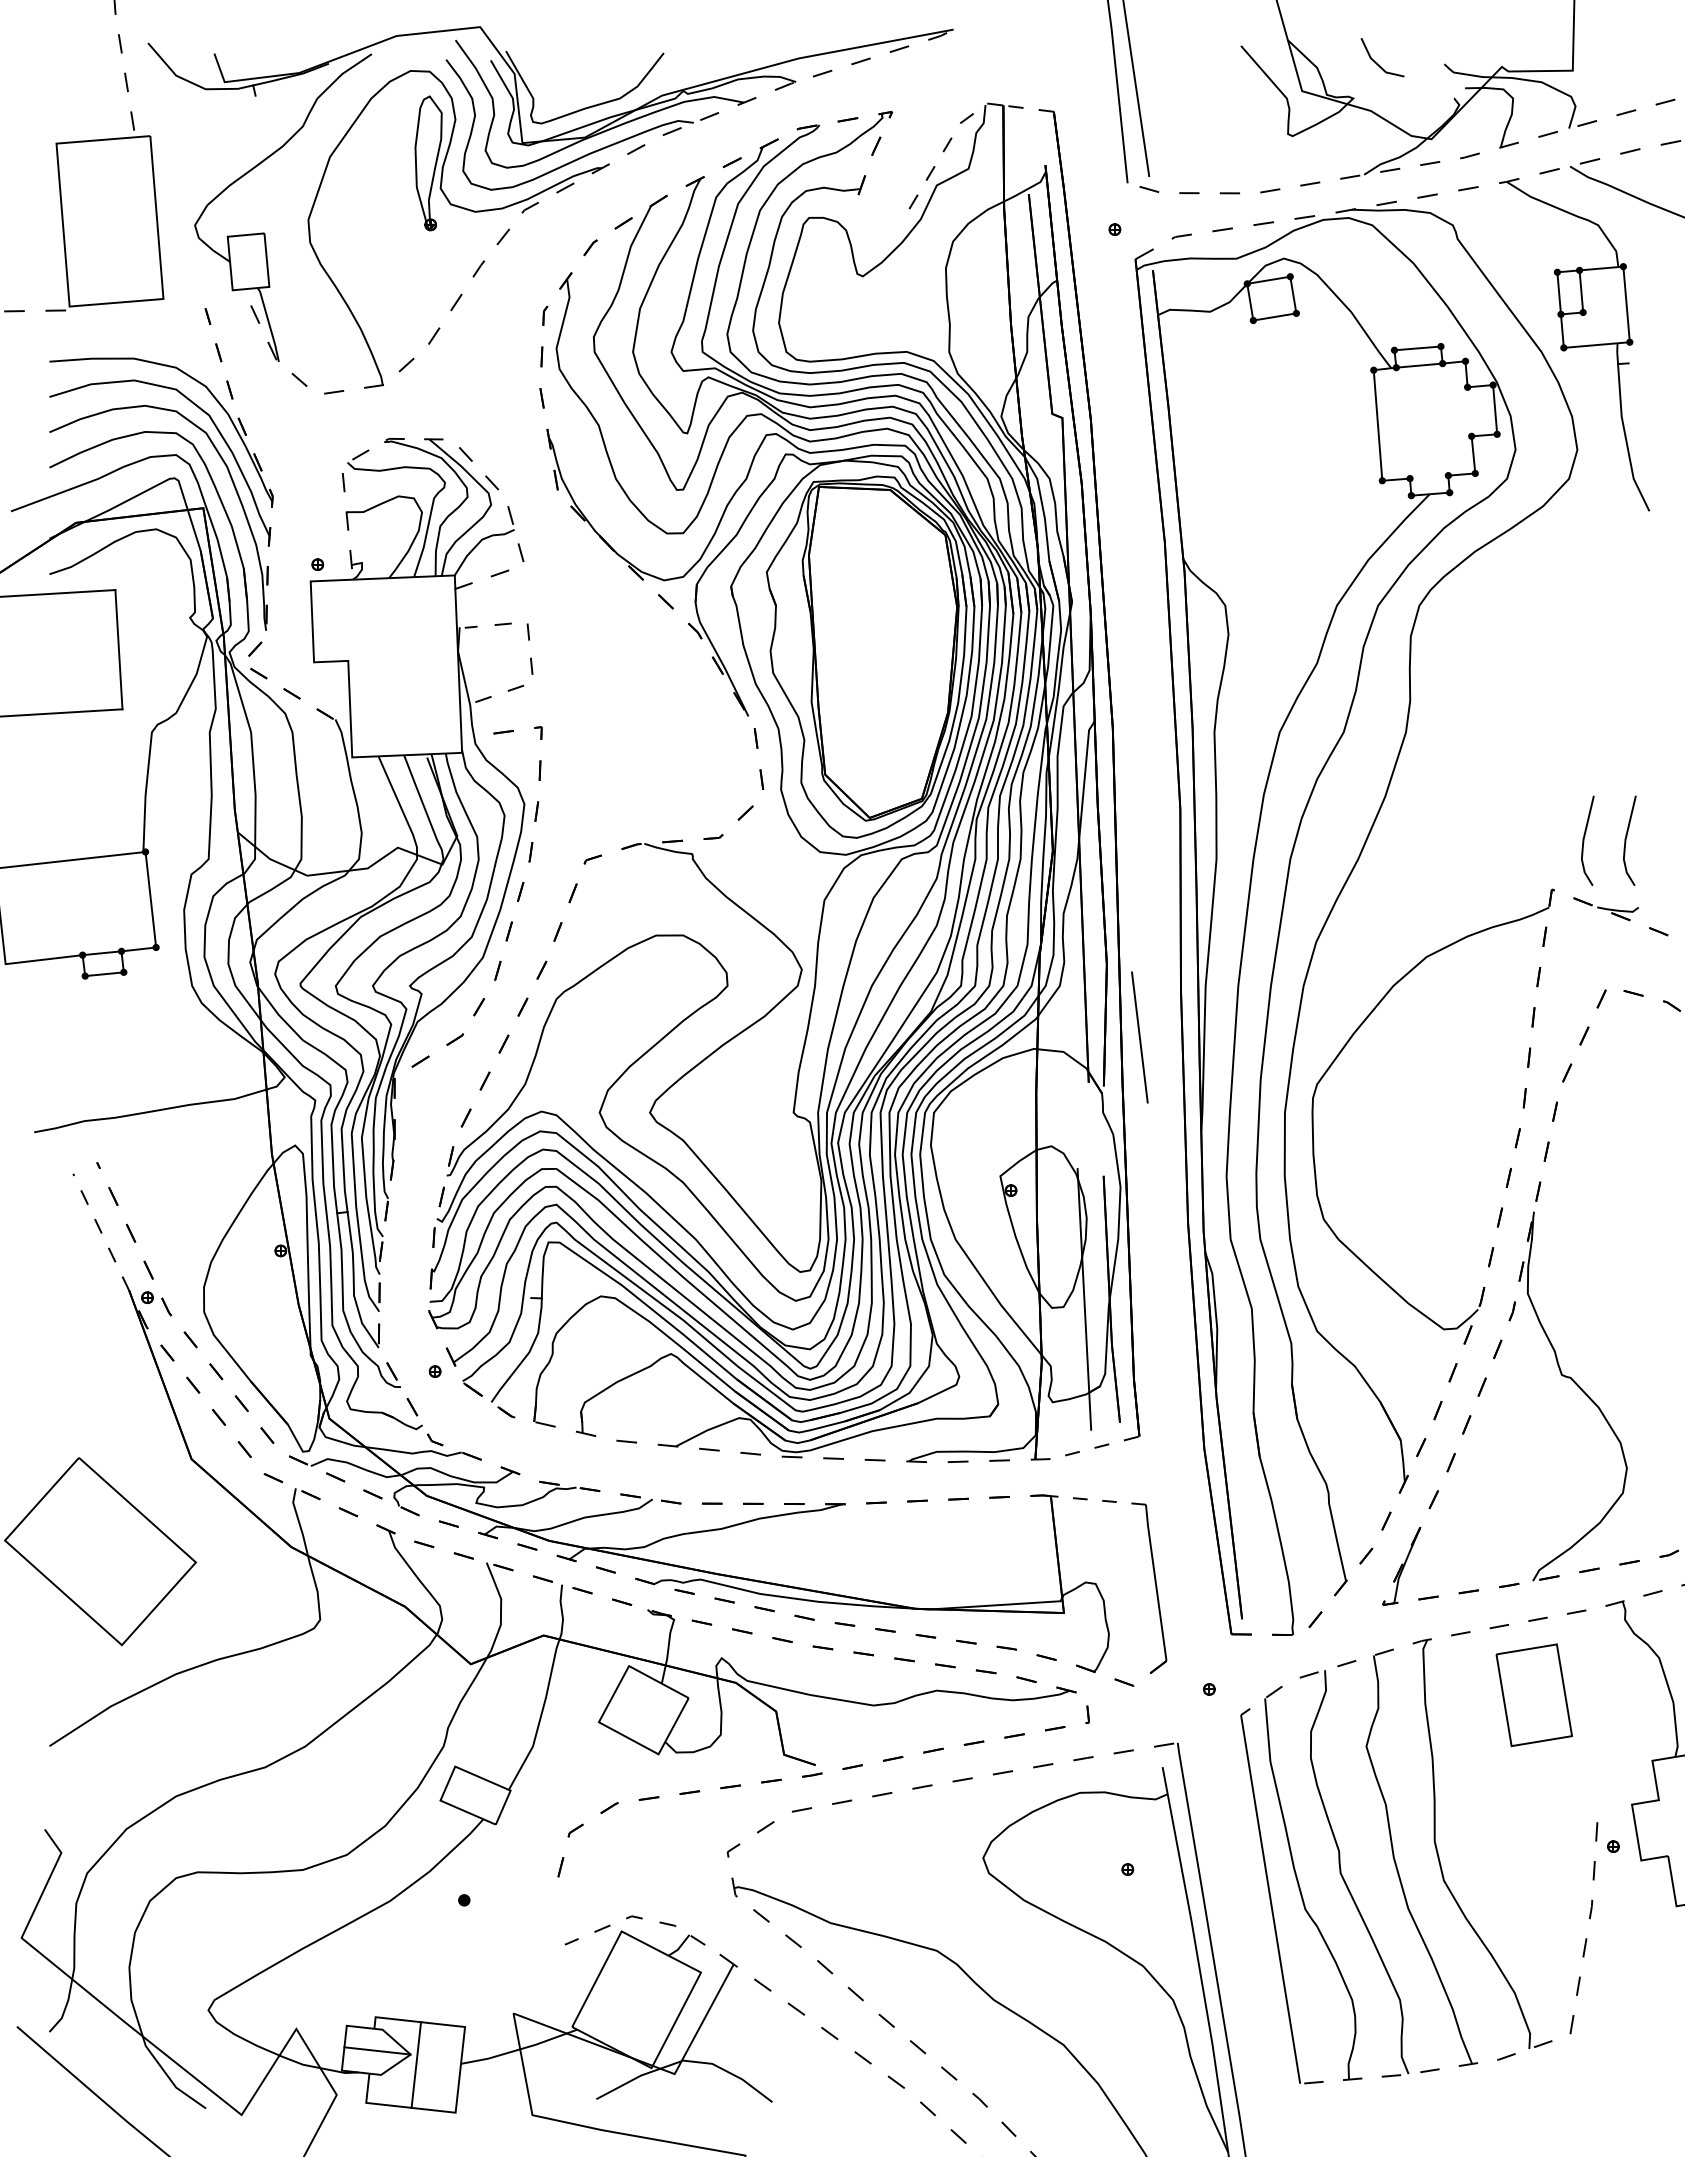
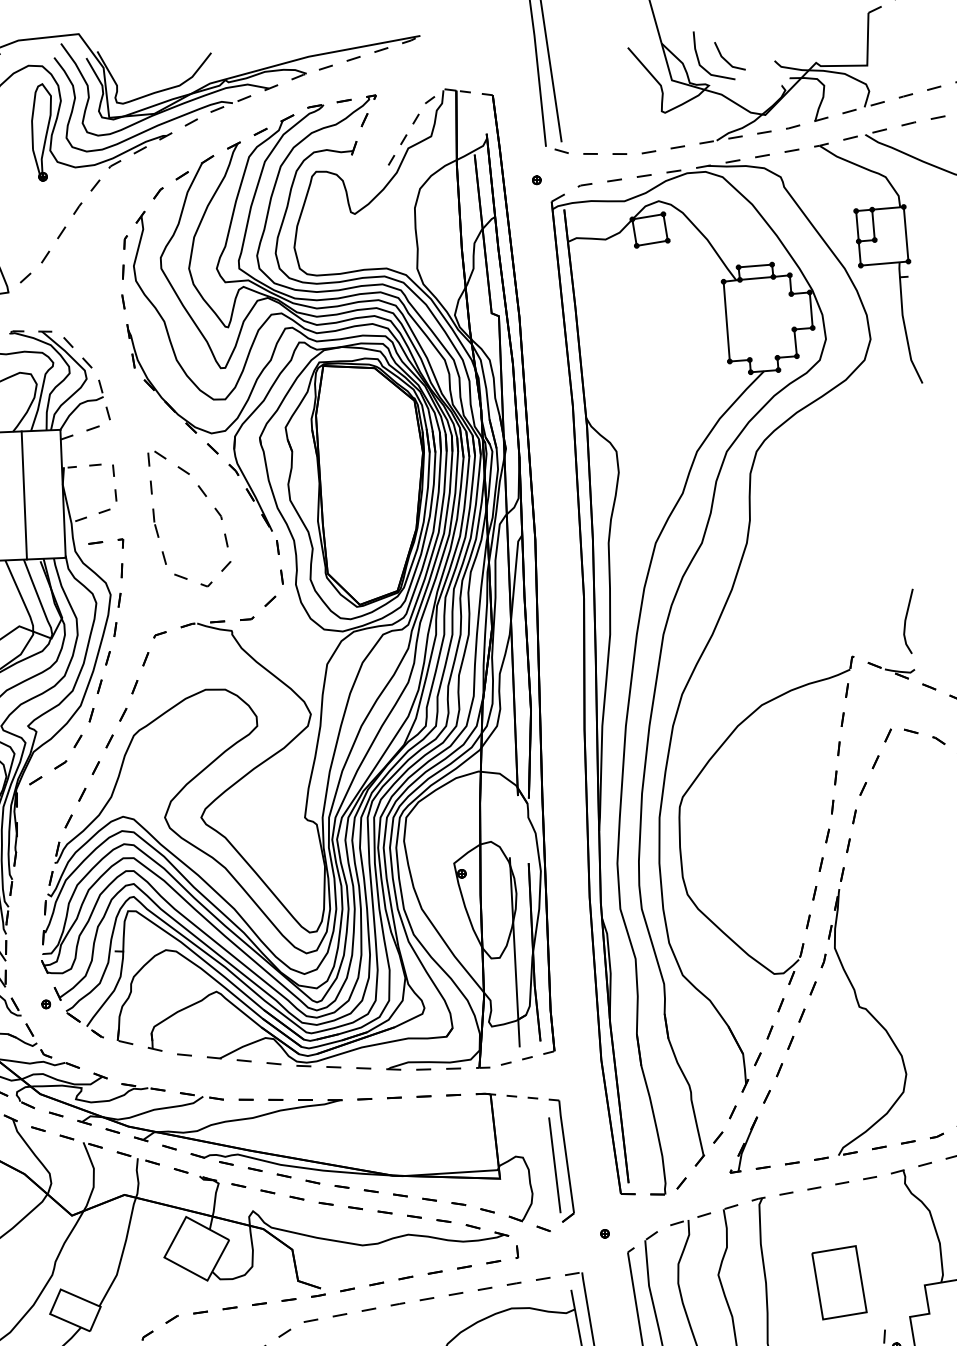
curve: (1339, 61) -> (698, 58), added
line: (404, 666) -> (24, 495), added
part: (668, 684) -> (214, 508), added
line: (1584, 840) -> (875, 621), removed
line: (1139, 1037) -> (554, 1165), moved
part: (1533, 1695) -> (838, 1282), moved

